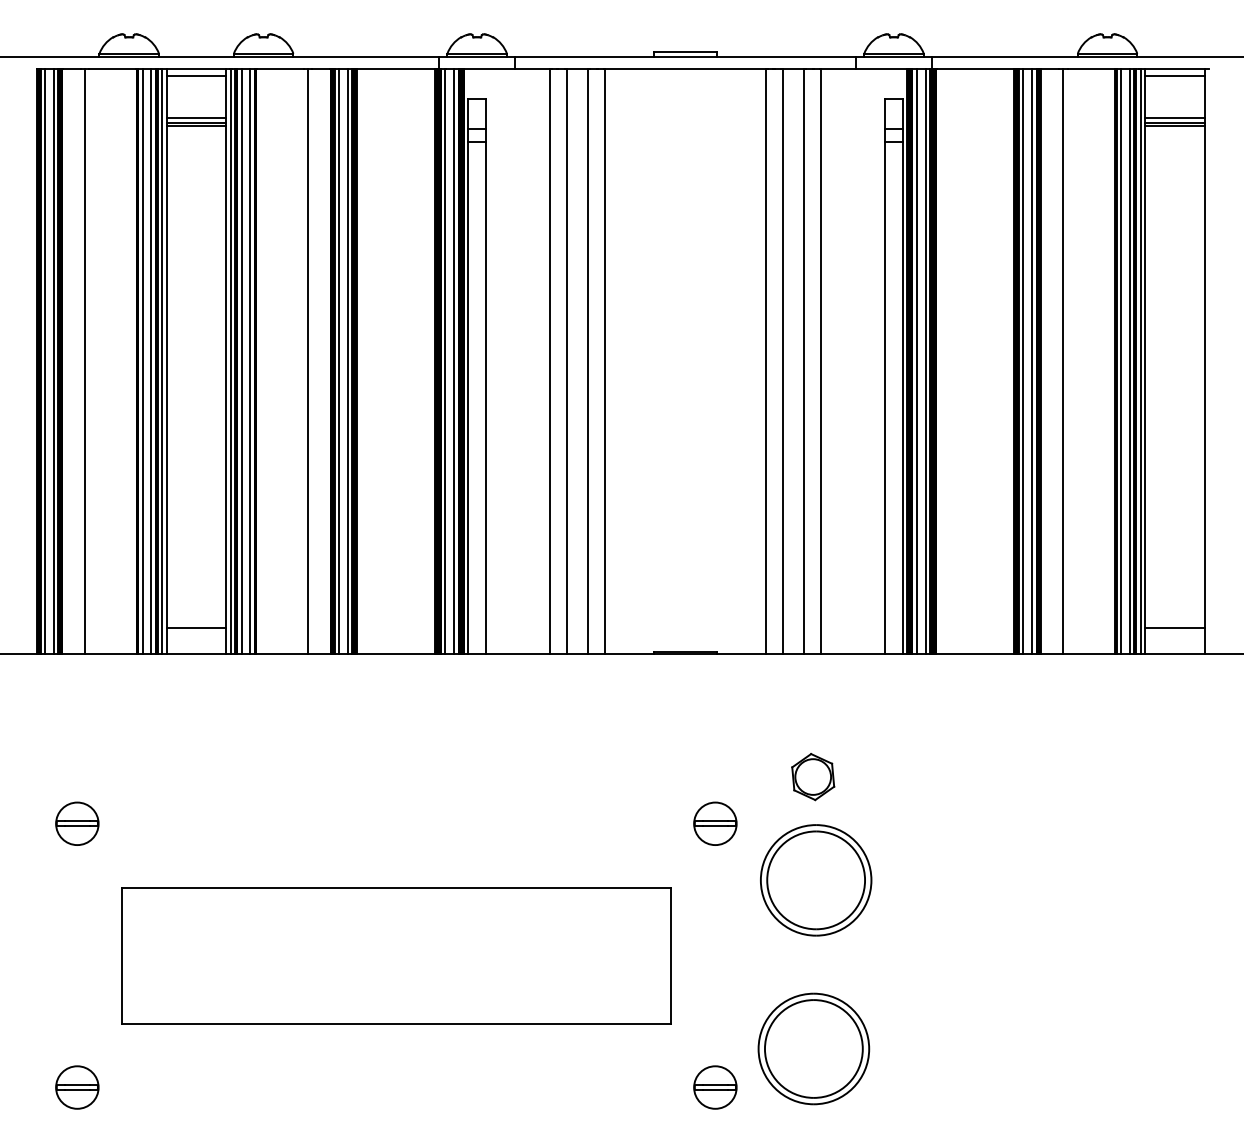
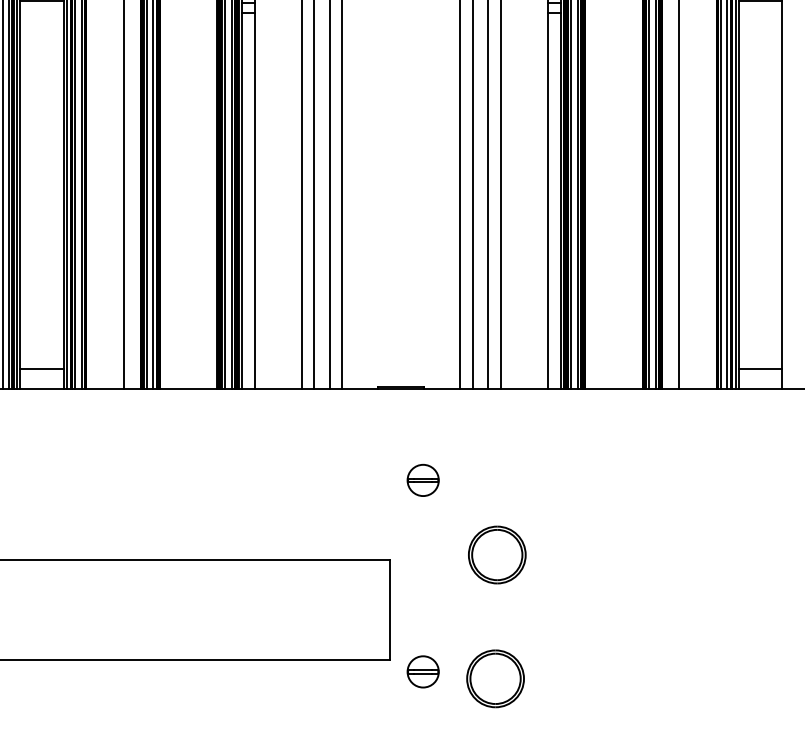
part: (813, 777) -> (495, 479), removed
part: (715, 823) -> (423, 480), moved
part: (816, 880) -> (497, 555), size x0.7
part: (813, 1048) -> (495, 678), size x0.7
part: (715, 1087) -> (423, 671), moved

